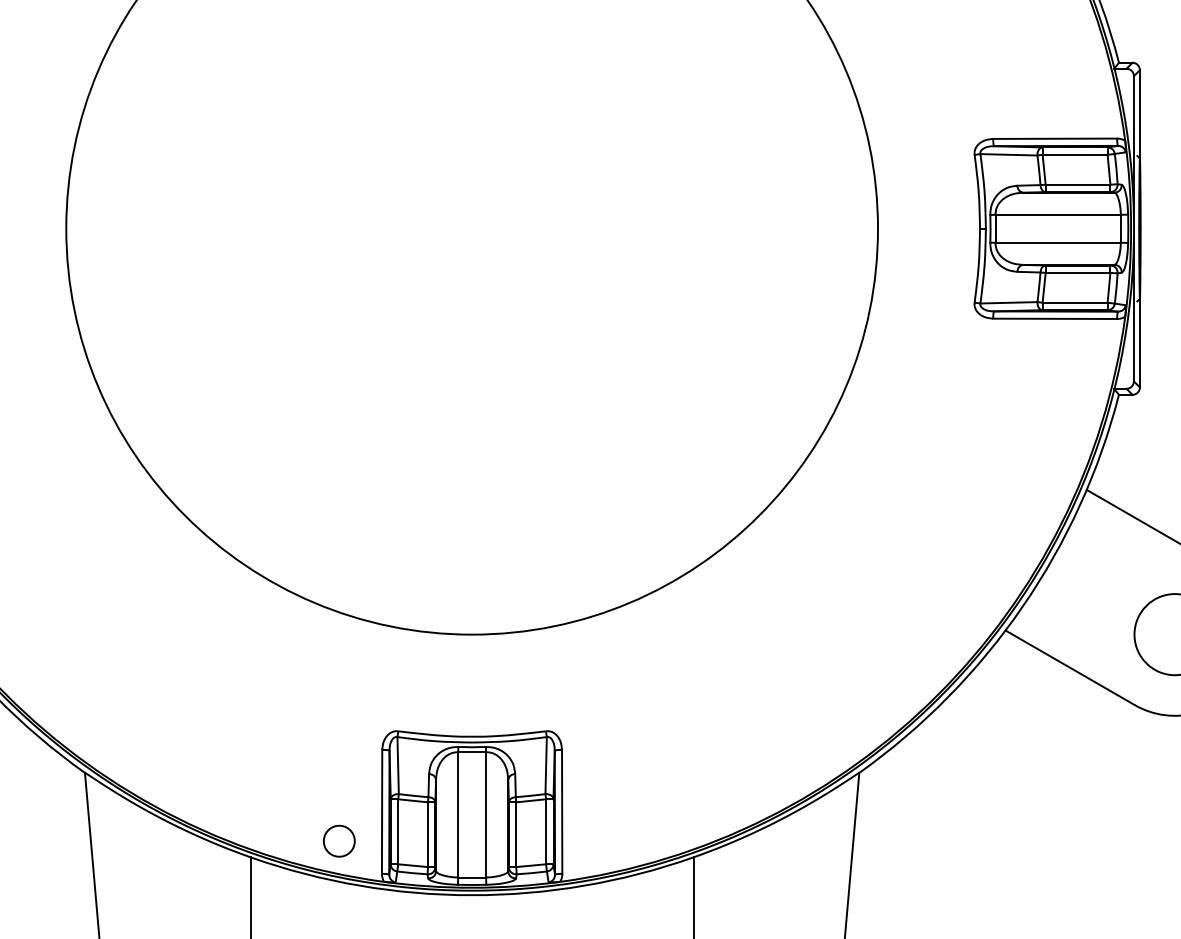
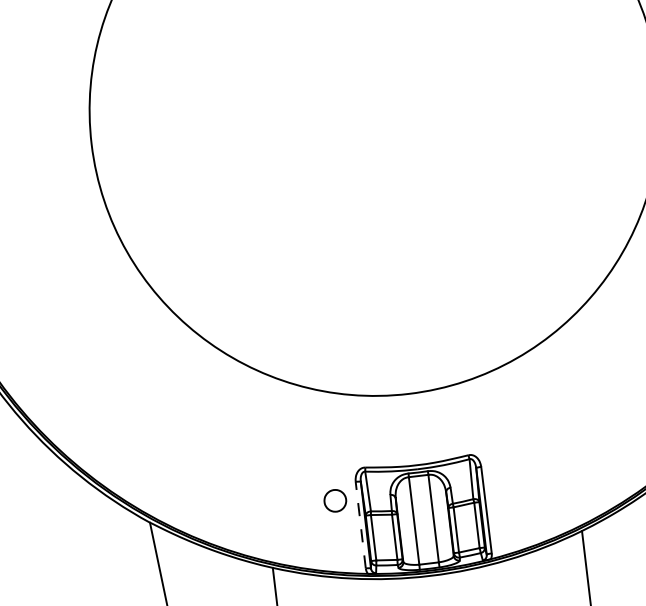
line: (382, 811) -> (360, 524), solid -> dashed
part: (339, 840) -> (335, 500), moved

